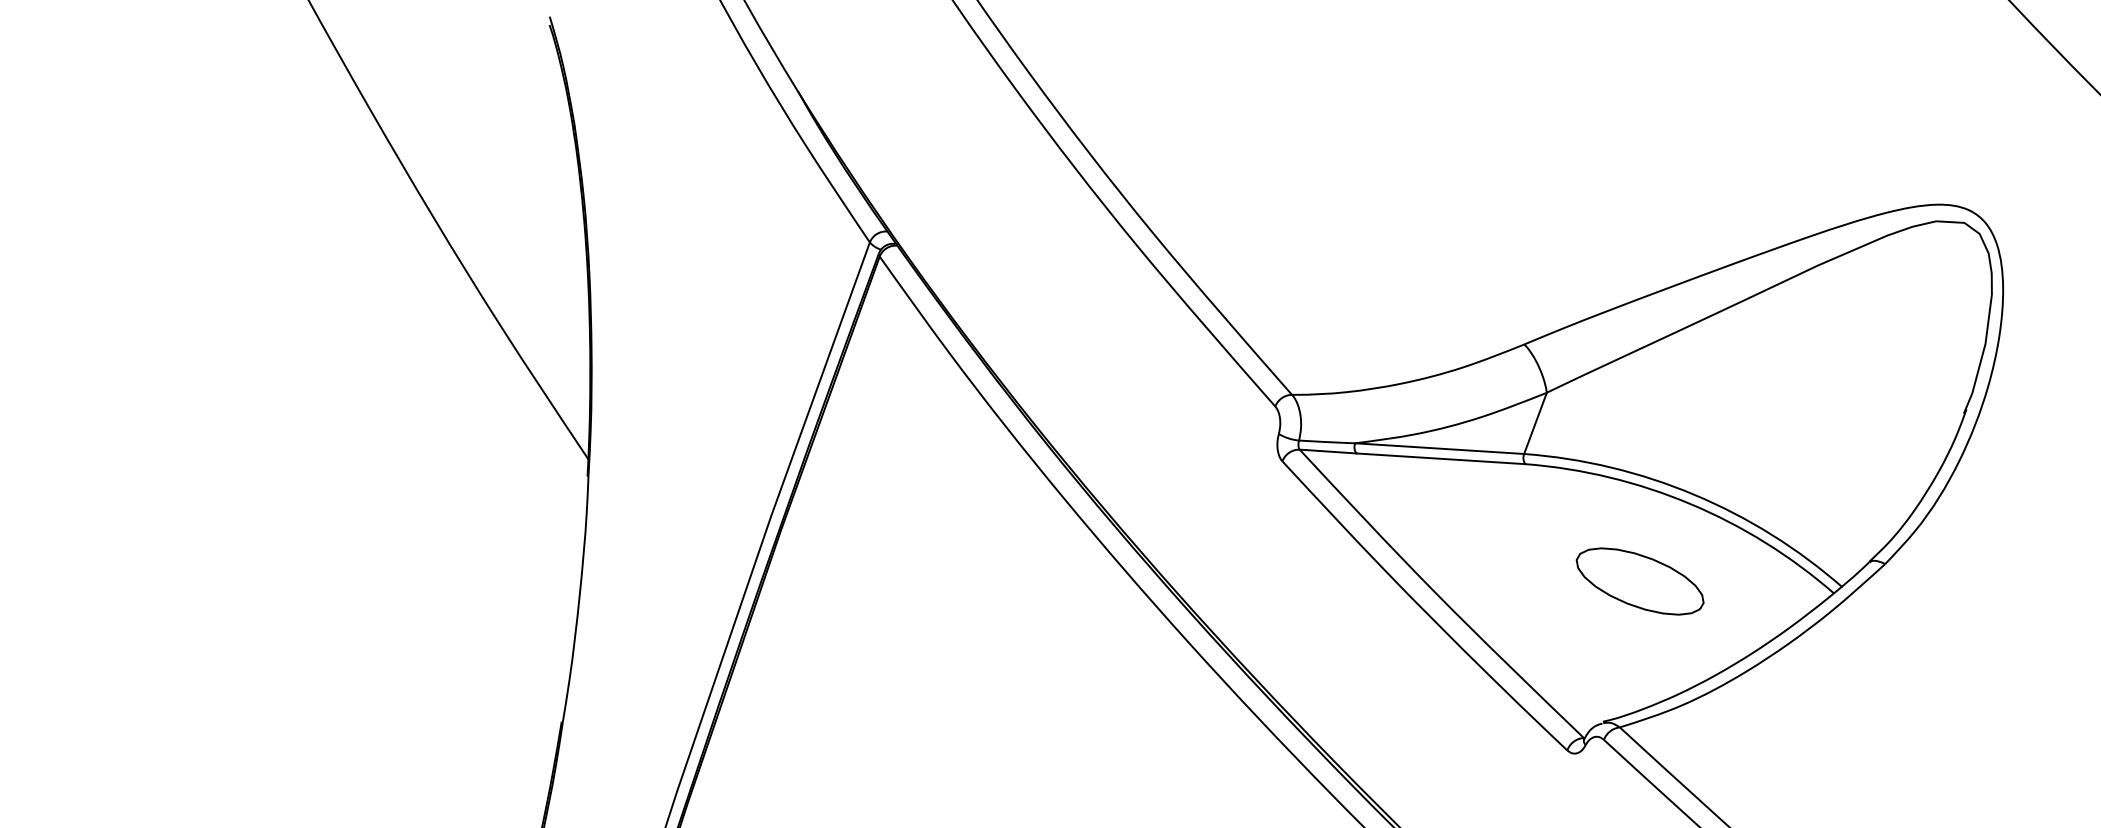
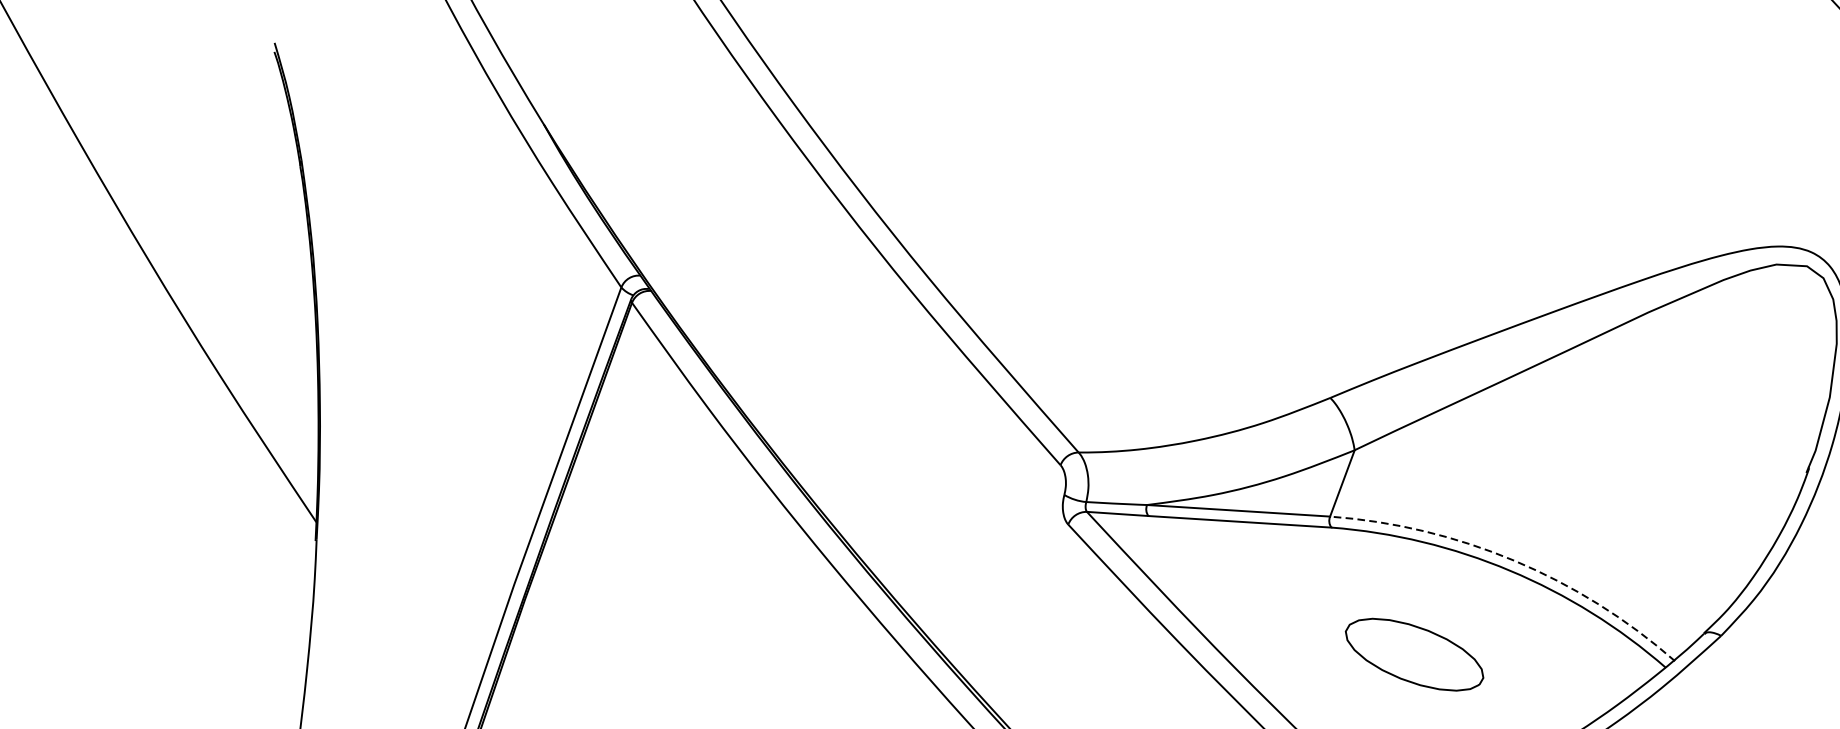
arc: (1694, 494) -> (1514, 560), solid -> dashed
part: (1639, 581) -> (1413, 654), moved

